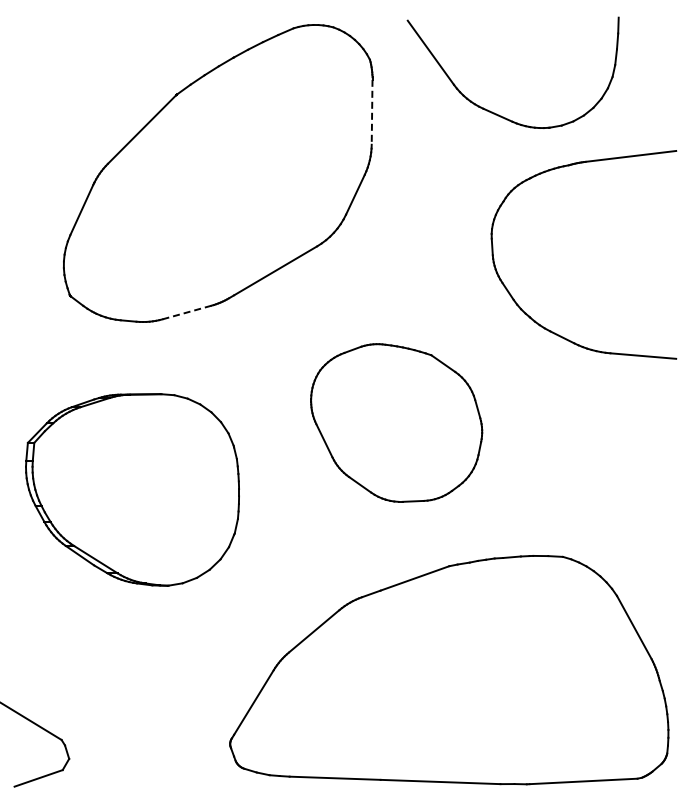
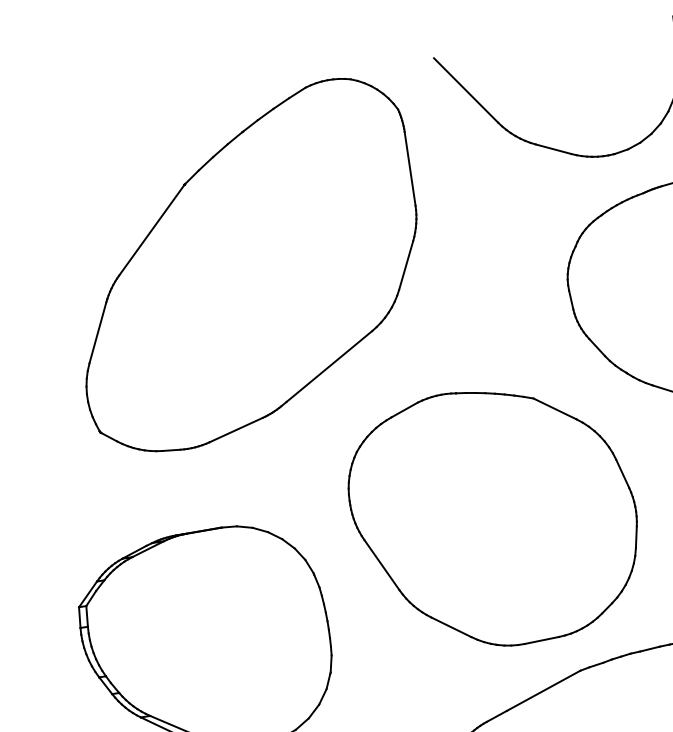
line: (372, 112) -> (410, 168), dashed -> solid
line: (186, 312) -> (235, 430), dashed -> solid
part: (396, 422) -> (494, 516), size x1.43

